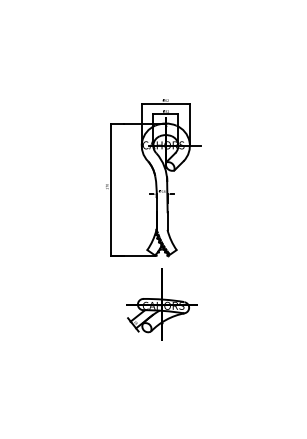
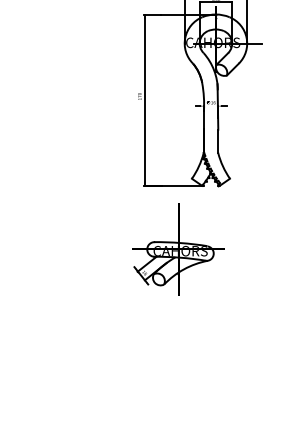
part: (161, 304) -> (177, 249), moved

